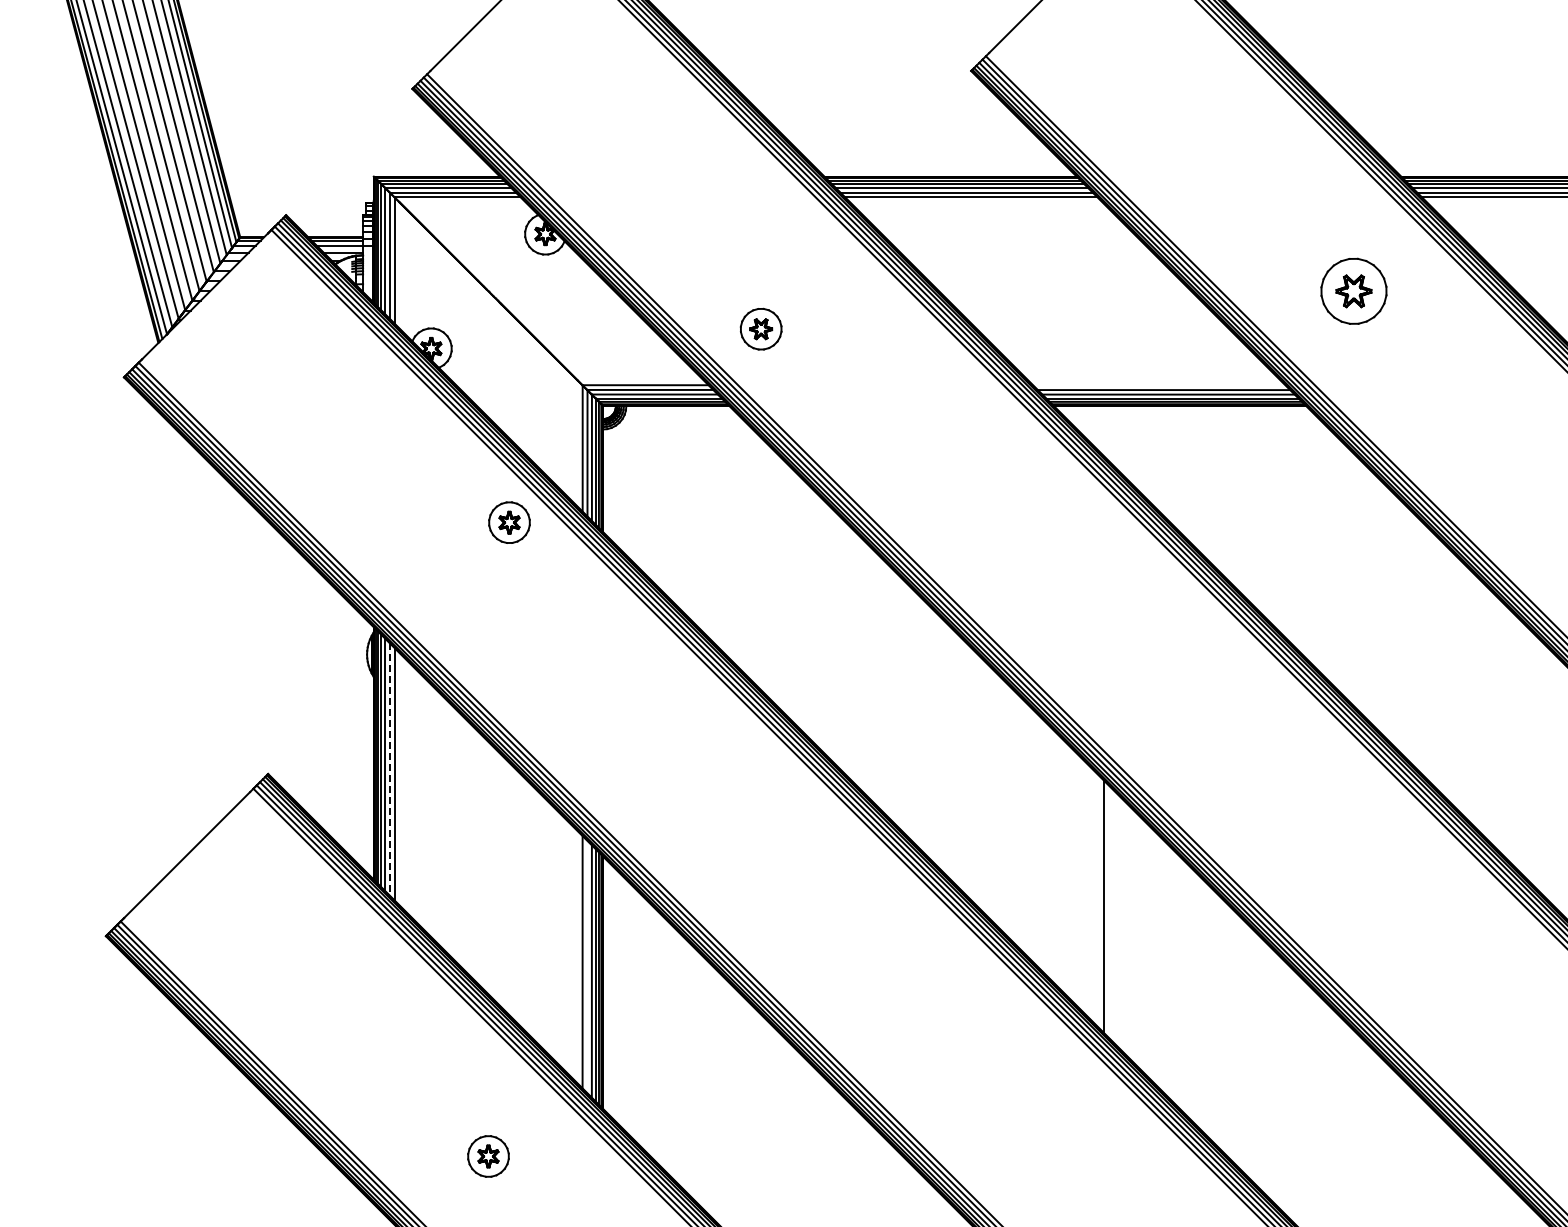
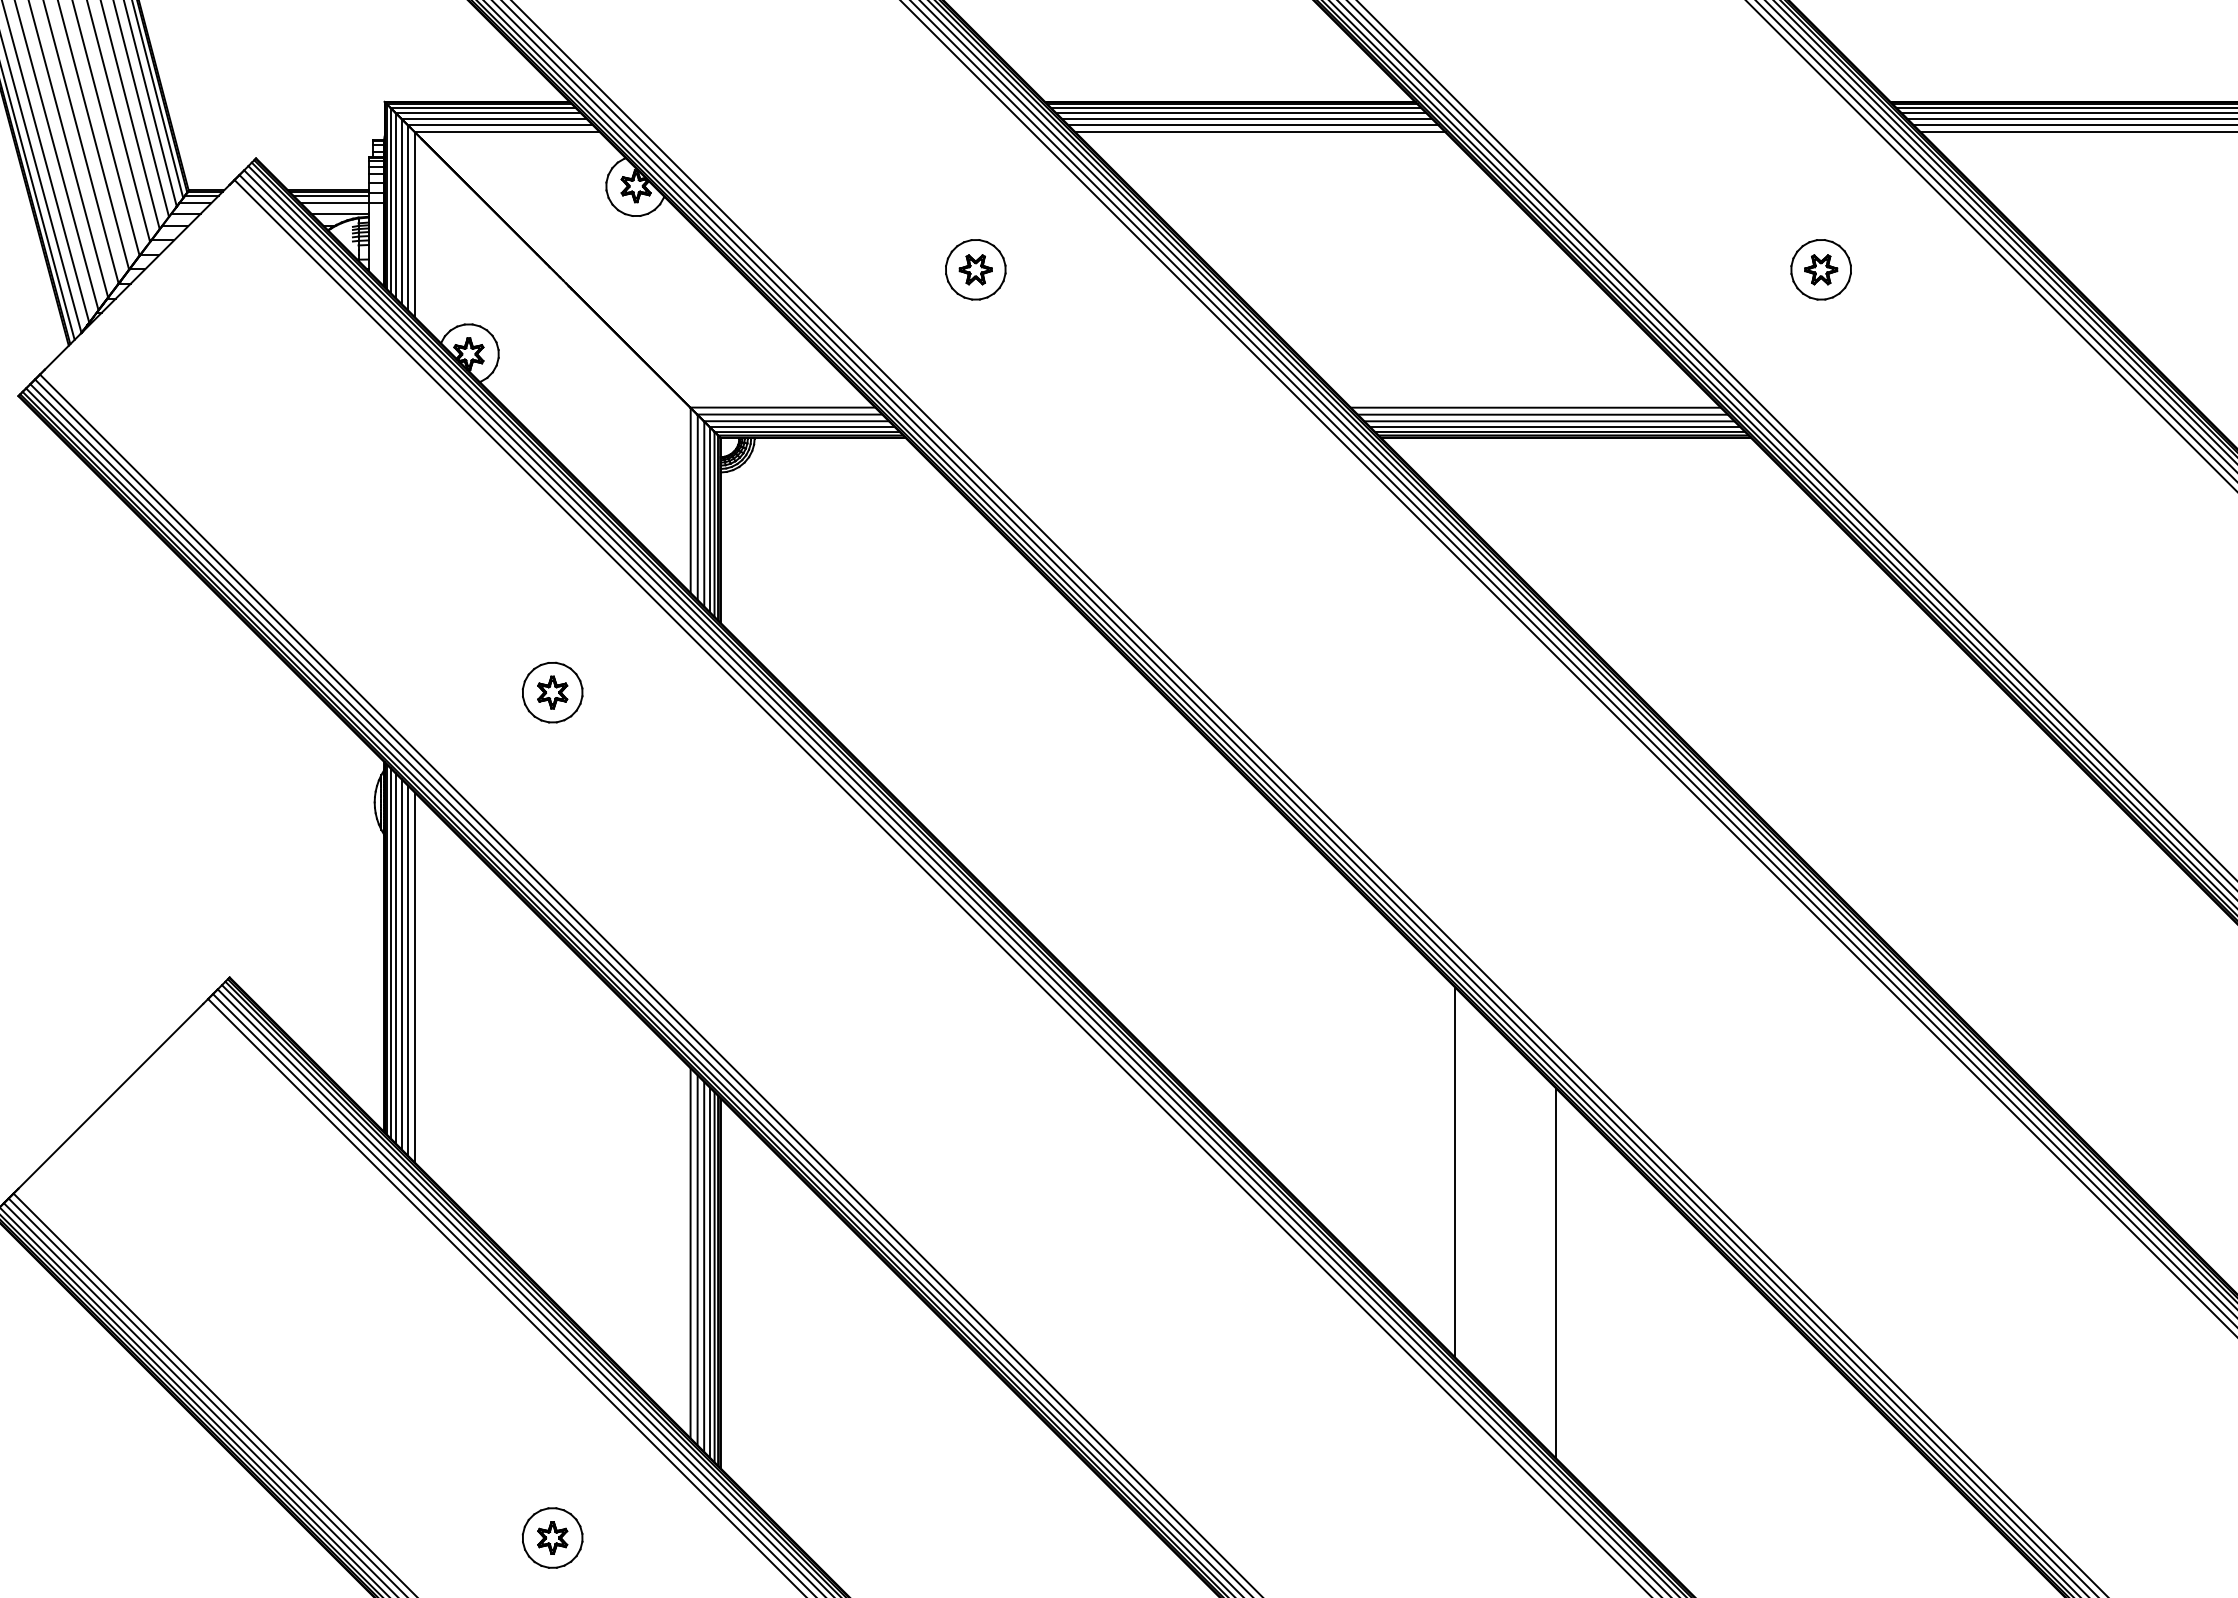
part: (1353, 290) -> (1820, 268), size x0.62
part: (760, 328) -> (974, 268), moved
line: (1159, 385) -> (1536, 407), added
part: (509, 522) -> (552, 692), moved
line: (389, 770) -> (407, 972), dashed -> solid
line: (587, 966) -> (697, 1259), added
line: (1172, 975) -> (1555, 1272), added

